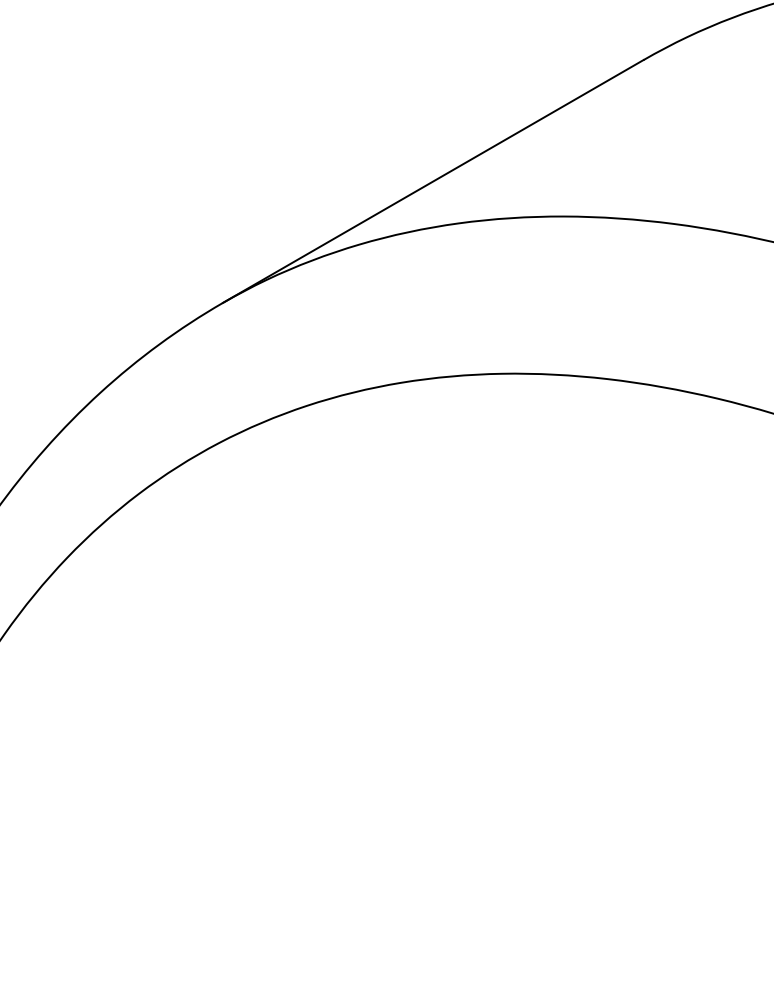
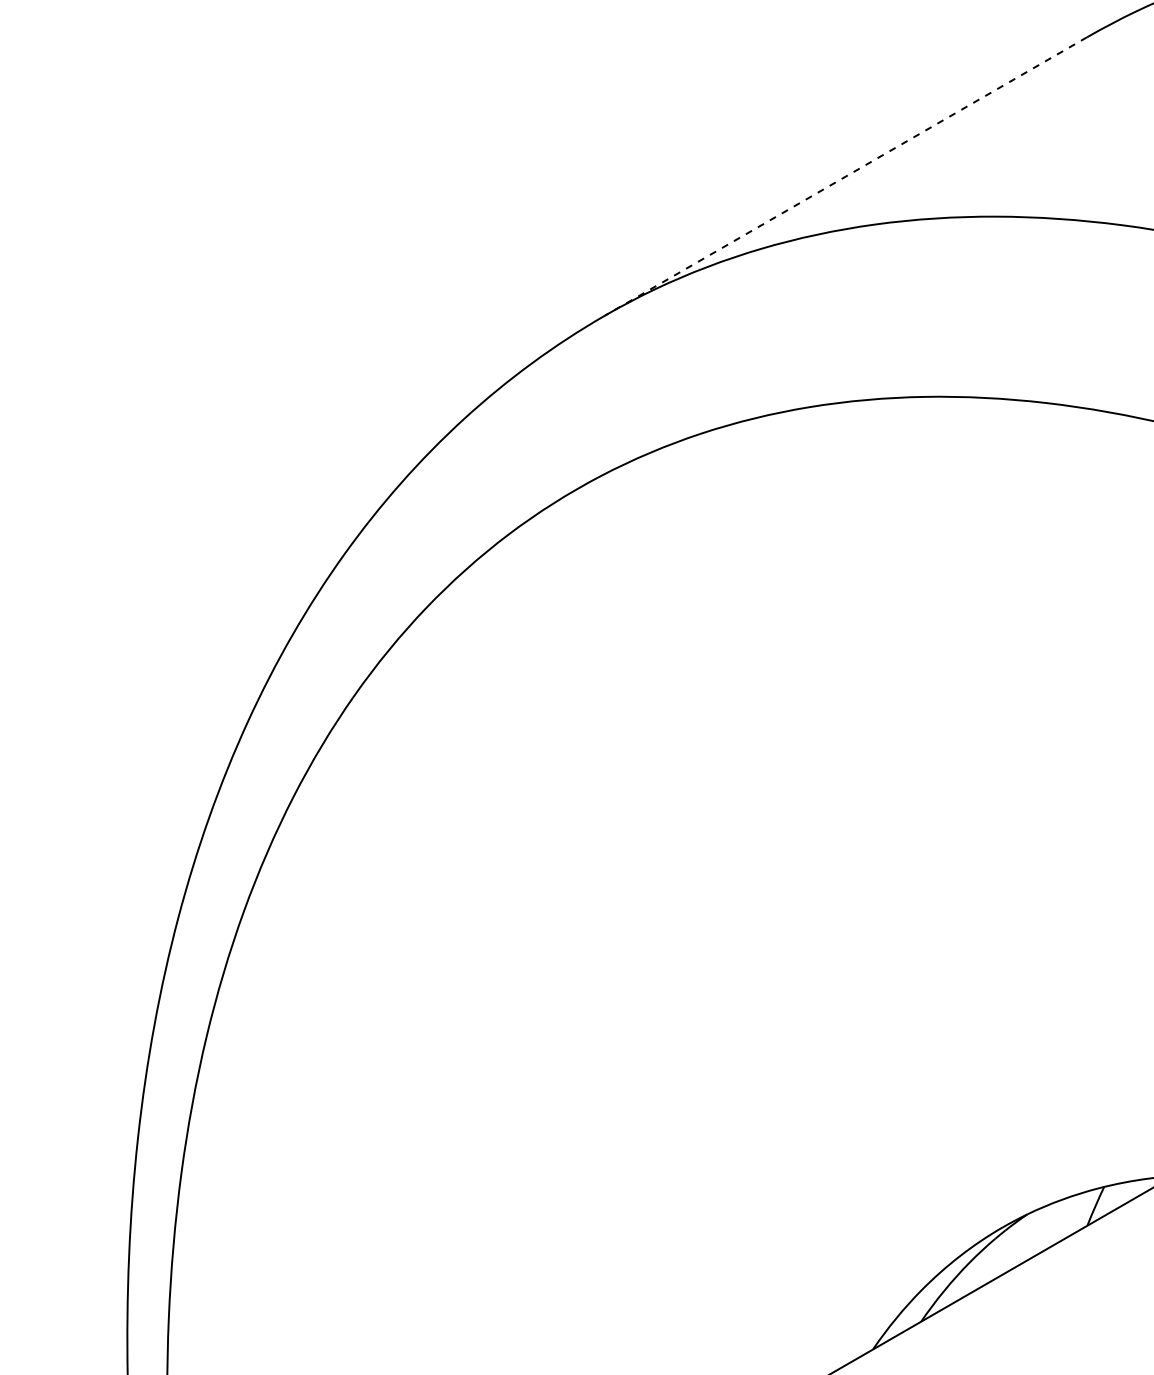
line: (432, 181) -> (845, 176), solid -> dashed

